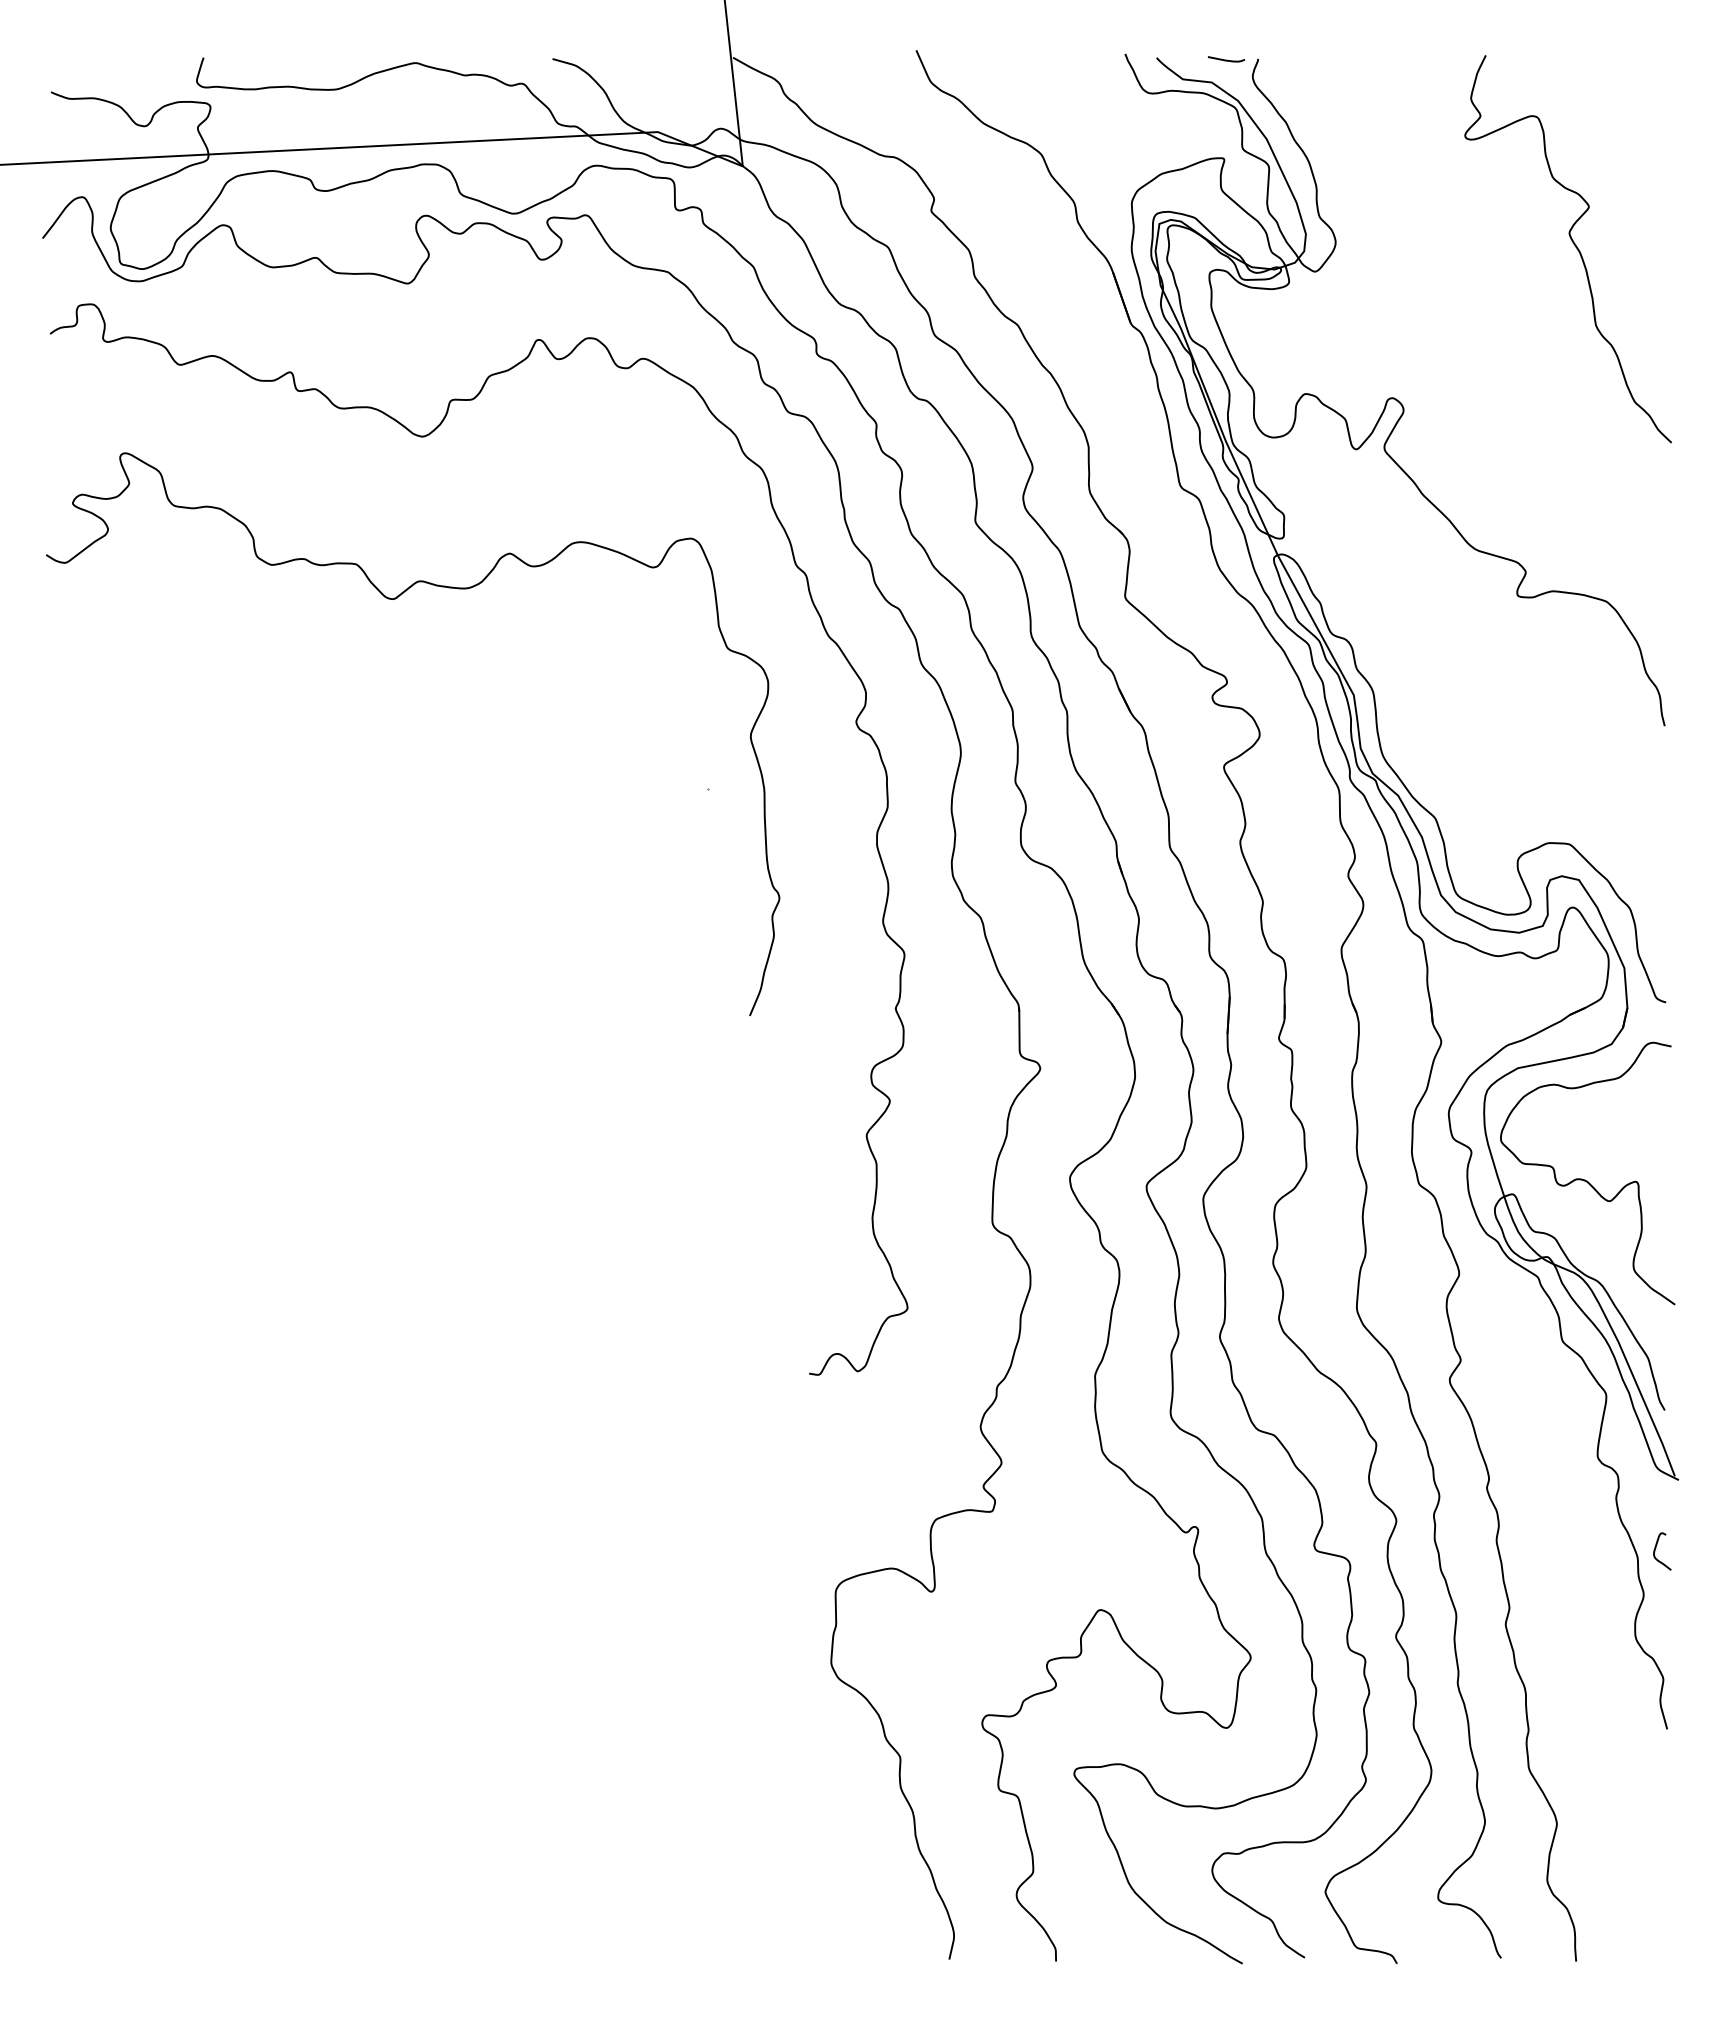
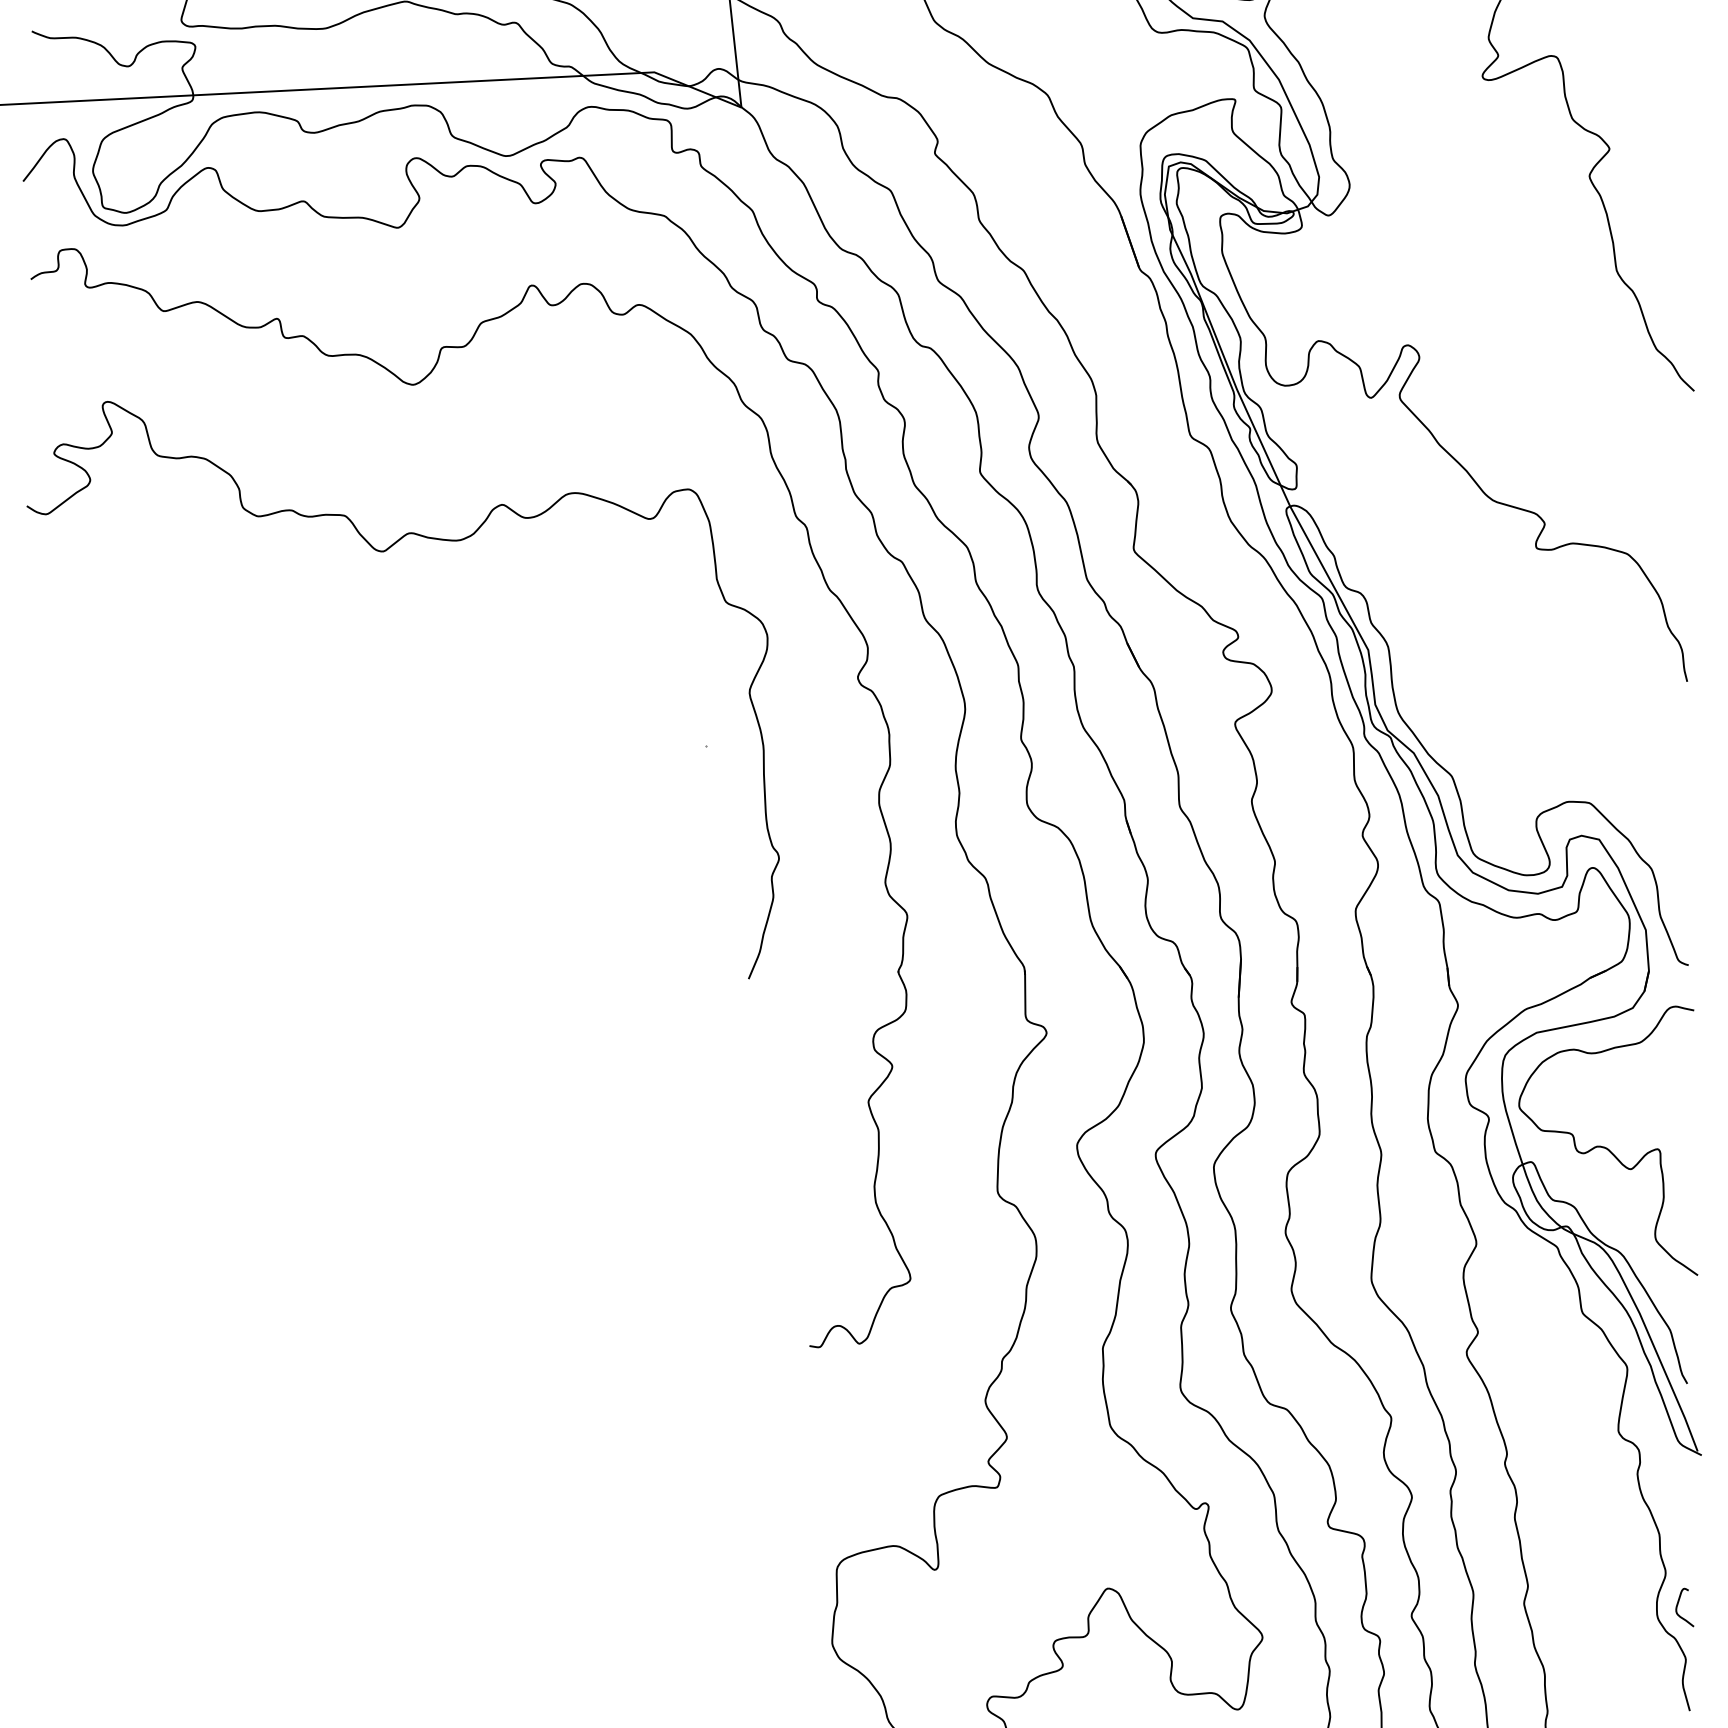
curve: (1656, 1548) -> (1678, 1604), moved

